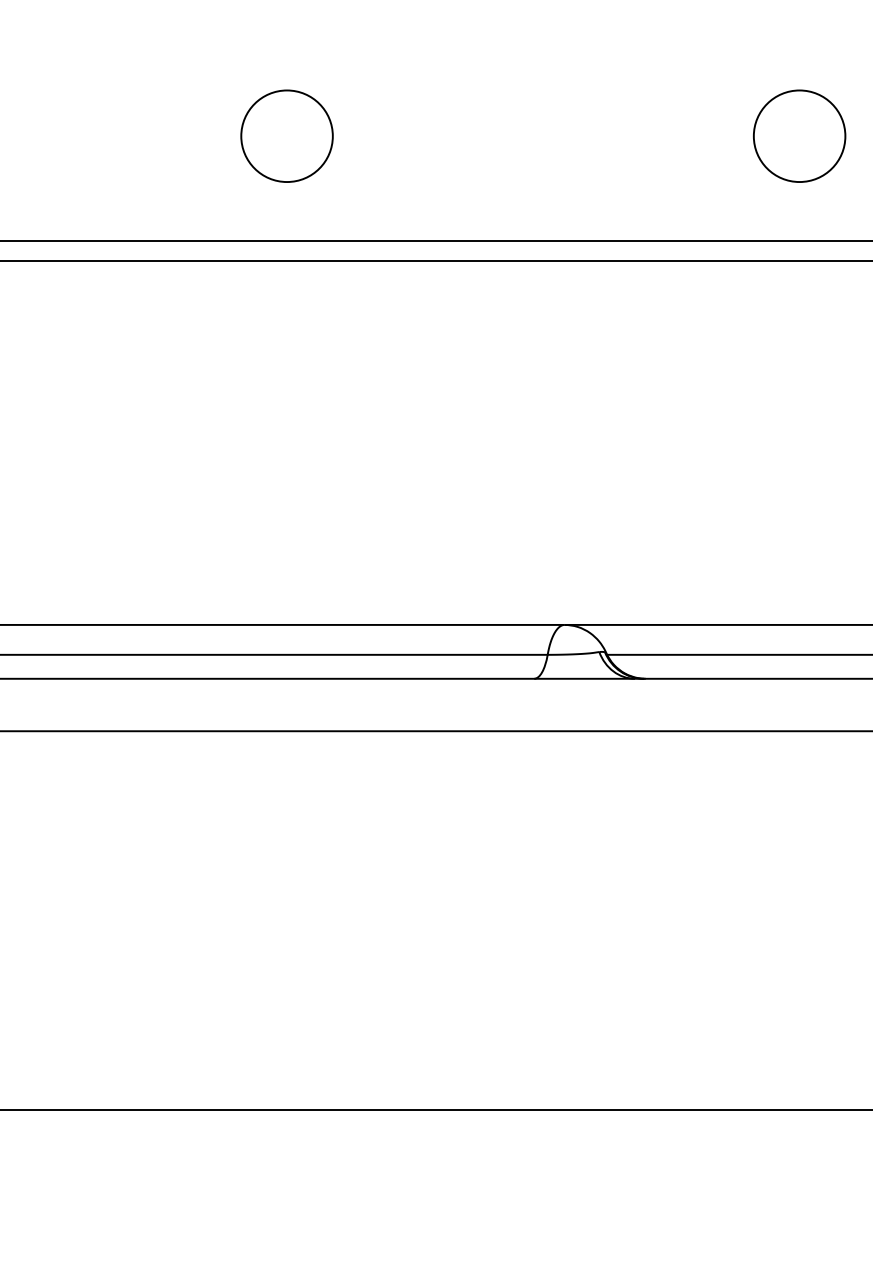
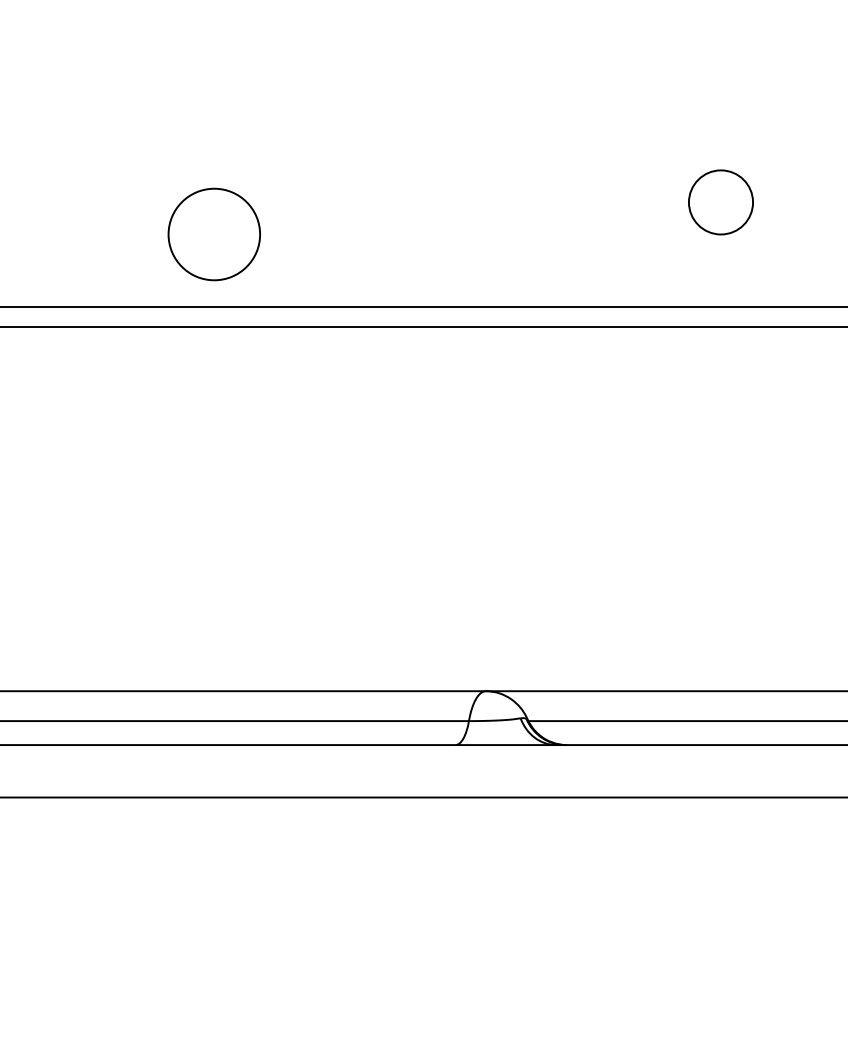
circle: (286, 135) -> (213, 233), moved
circle: (799, 135) -> (720, 201), size x0.7

